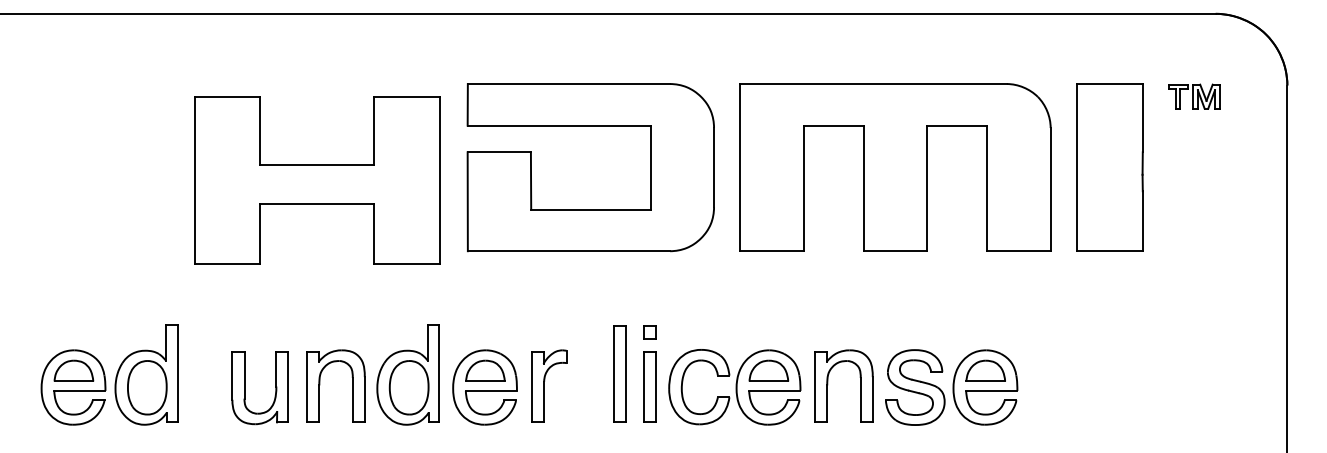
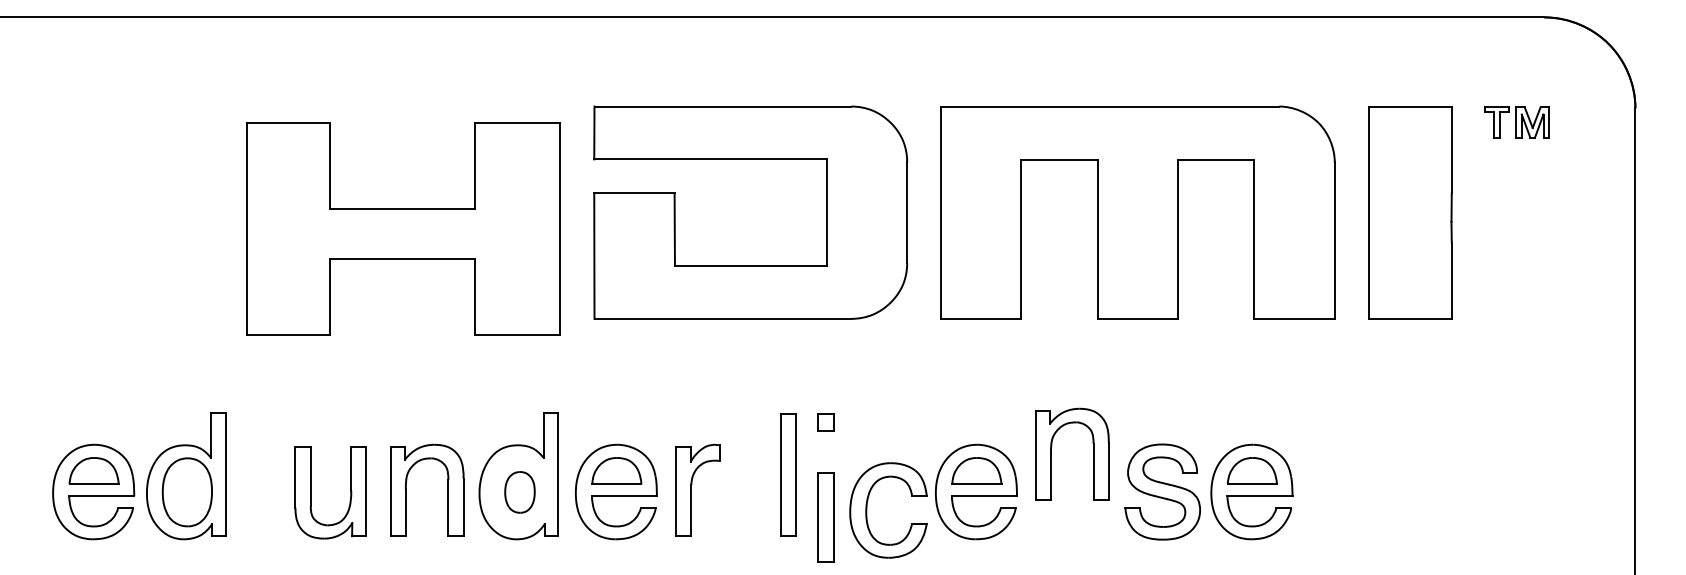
part: (827, 385) -> (1051, 453), moved
part: (408, 387) -> (519, 492), size x0.6
part: (649, 387) -> (825, 517), moved
part: (682, 387) -> (867, 510), moved

